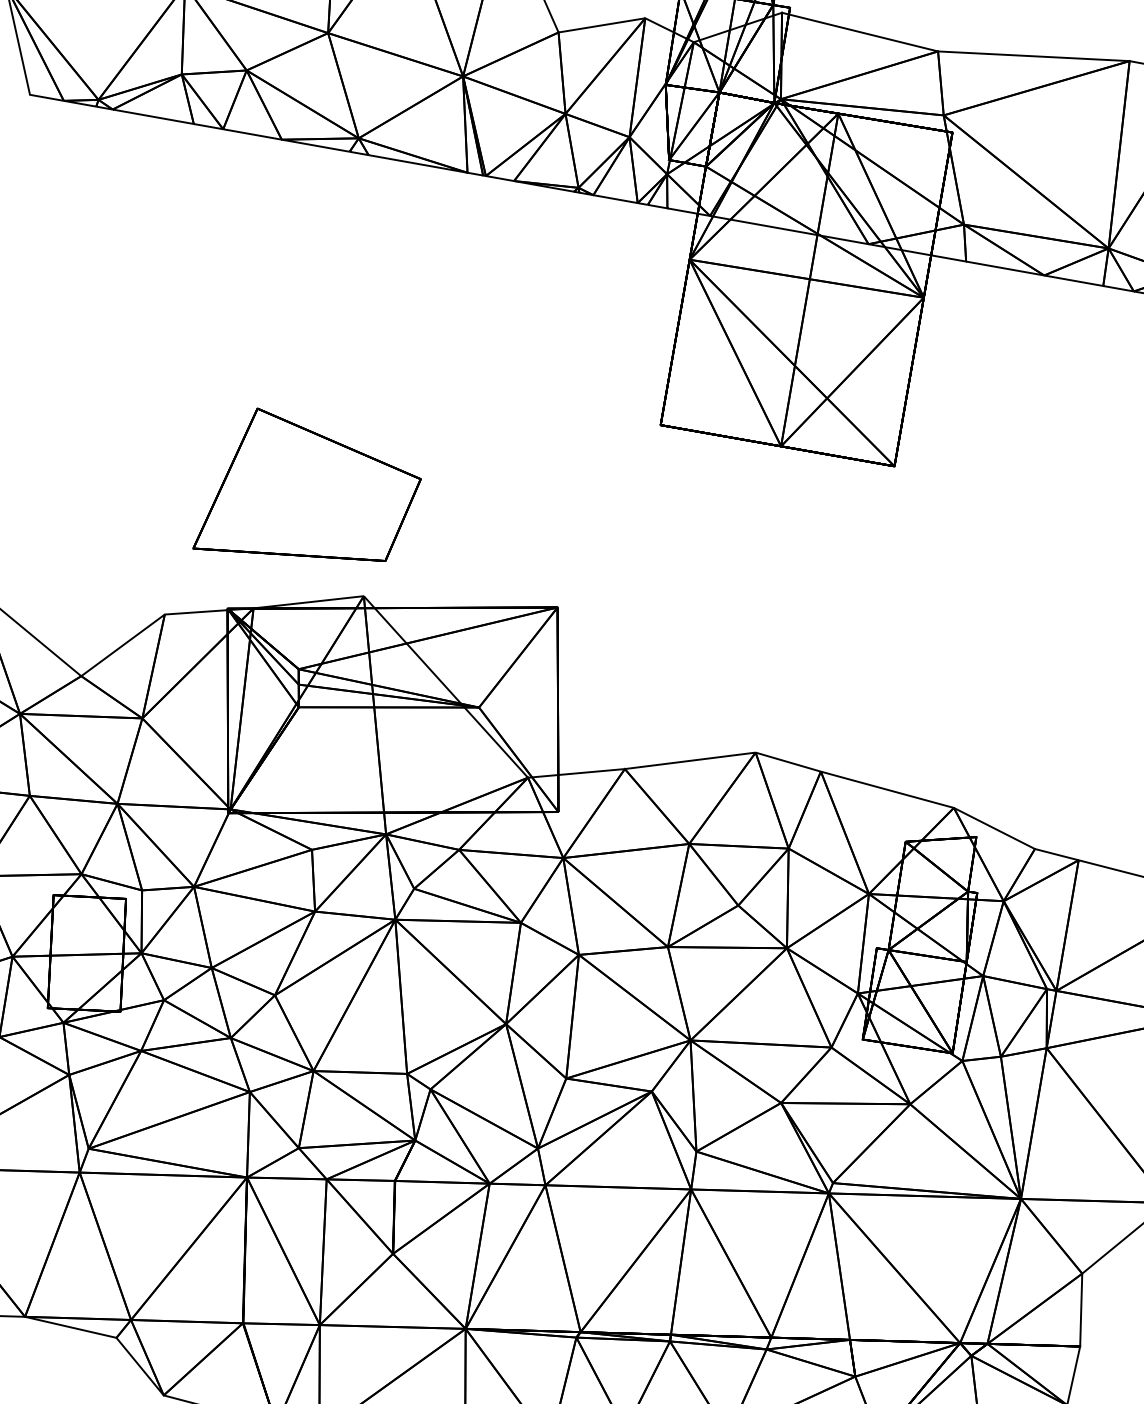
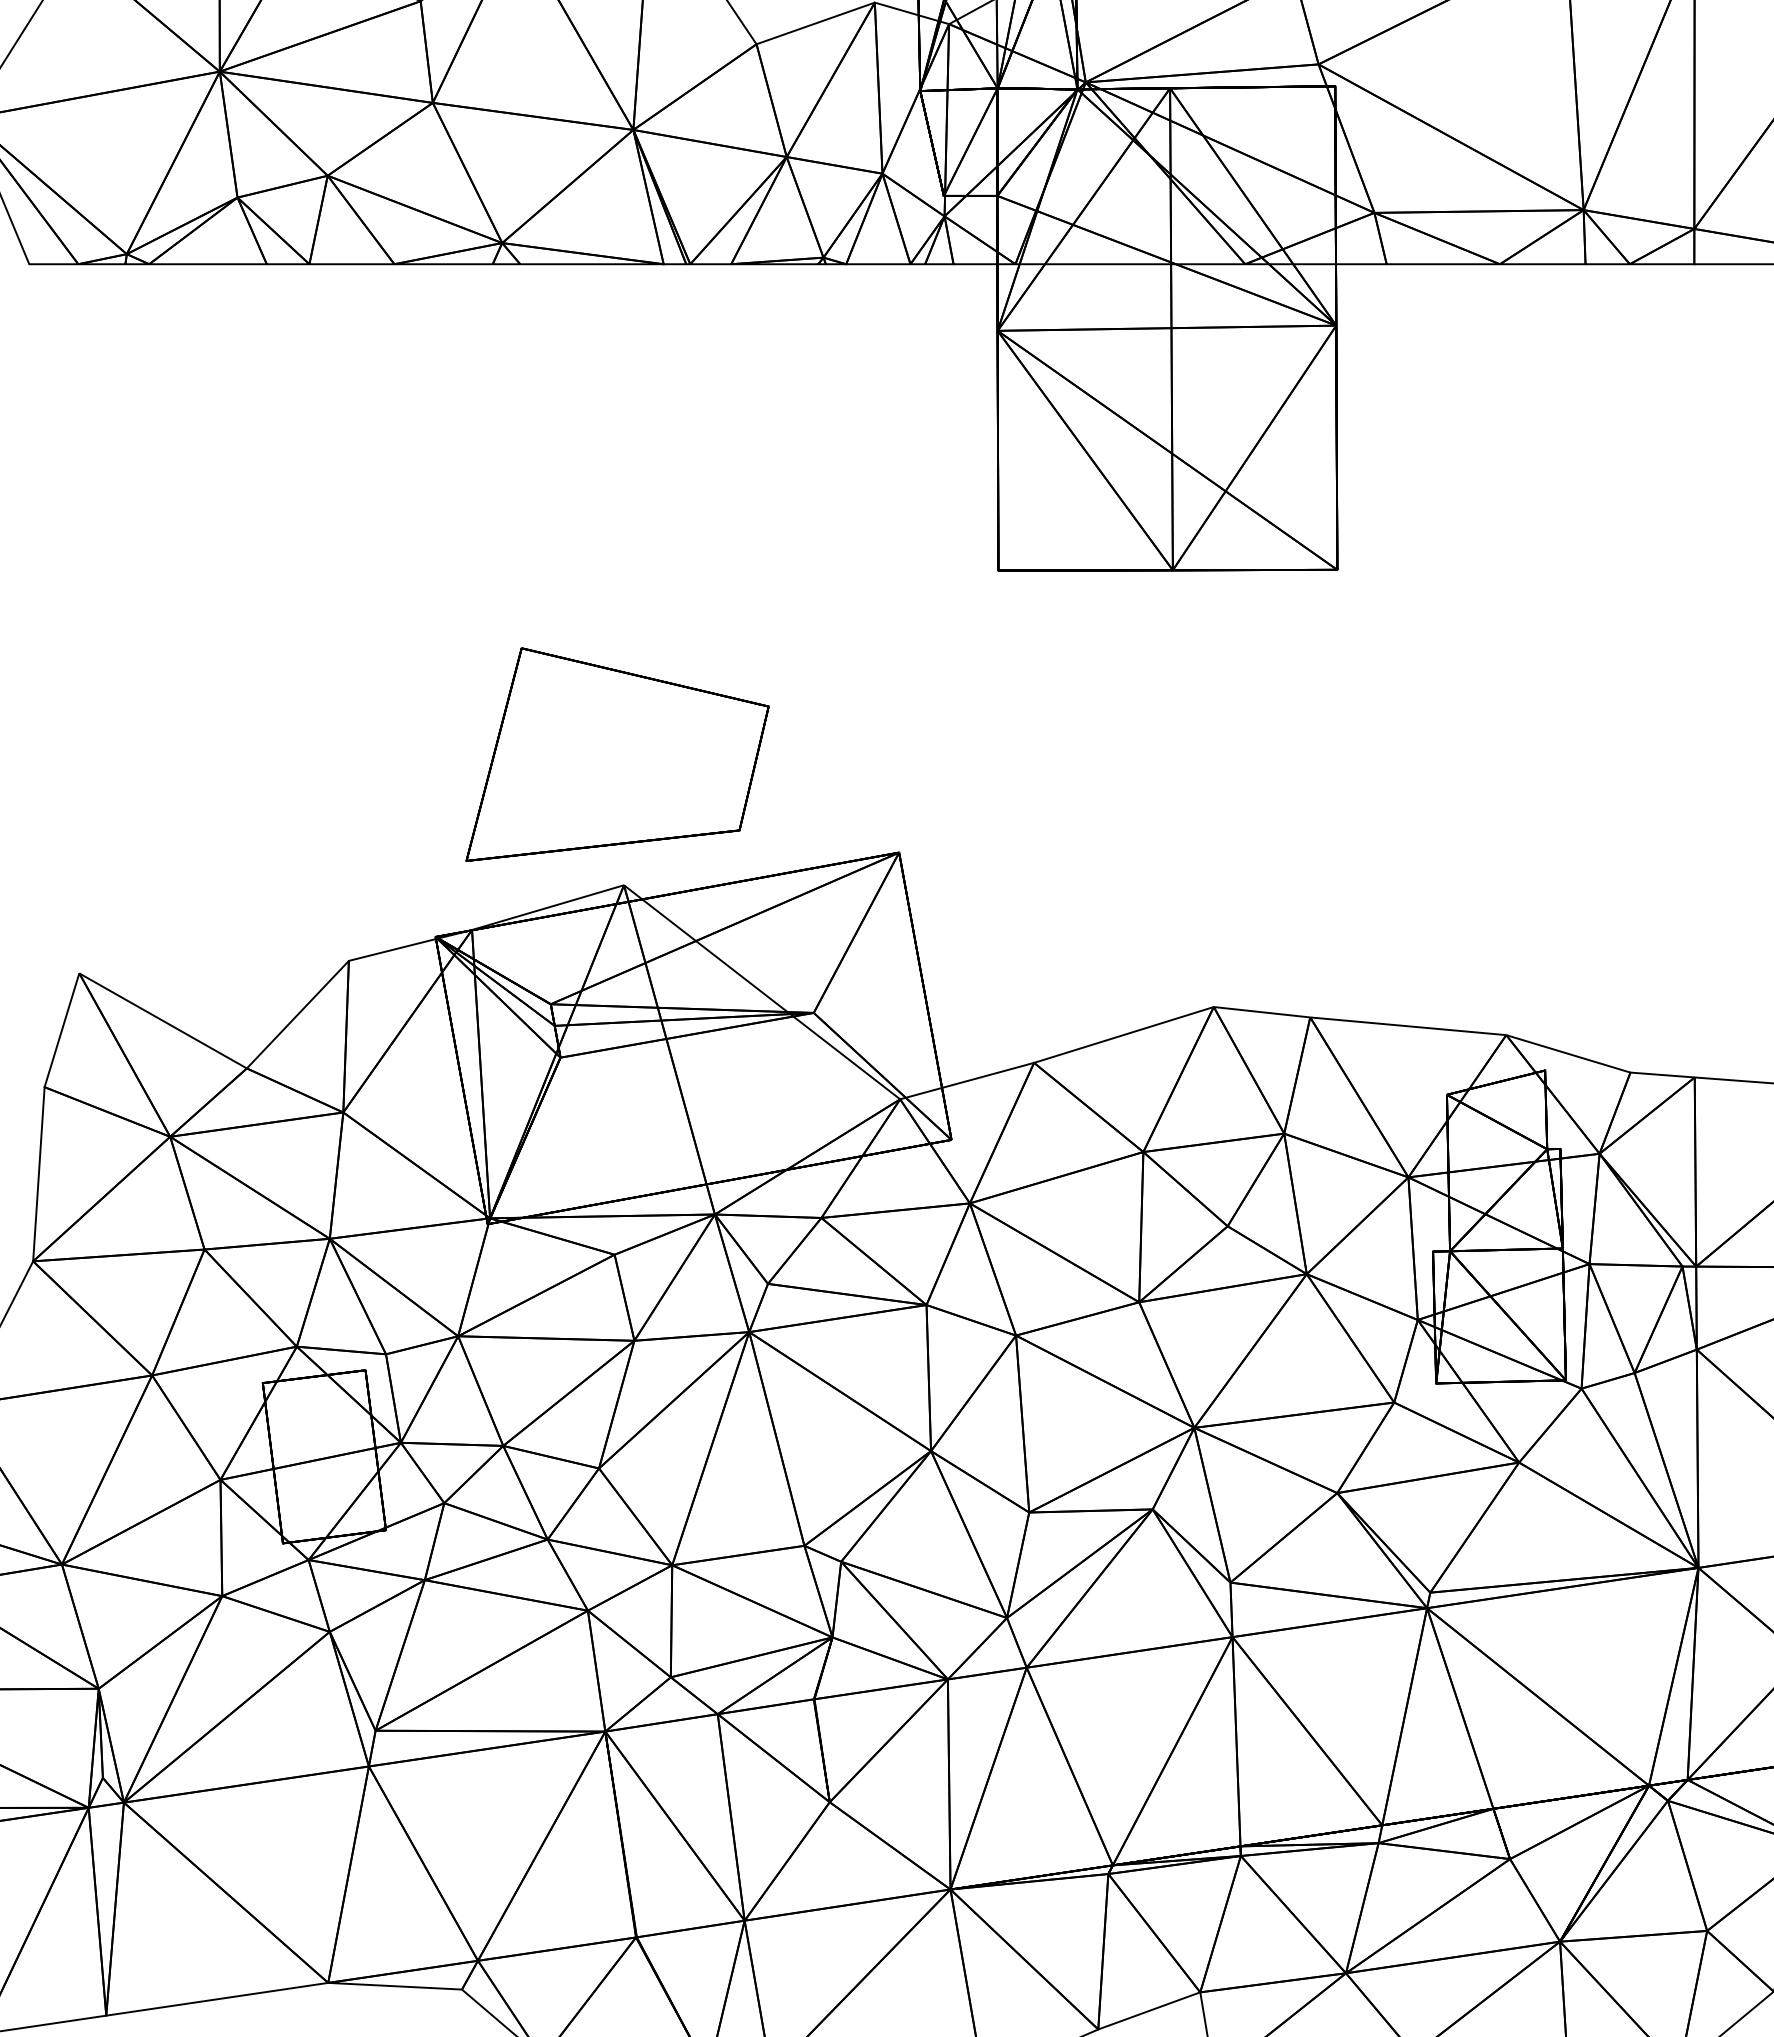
part: (310, 493) -> (617, 754), moved

